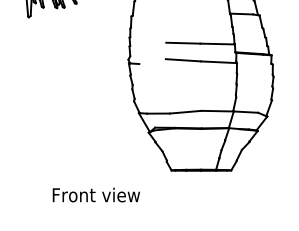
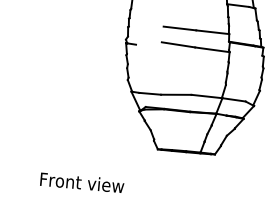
text: (95, 194) -> (81, 182), moved

